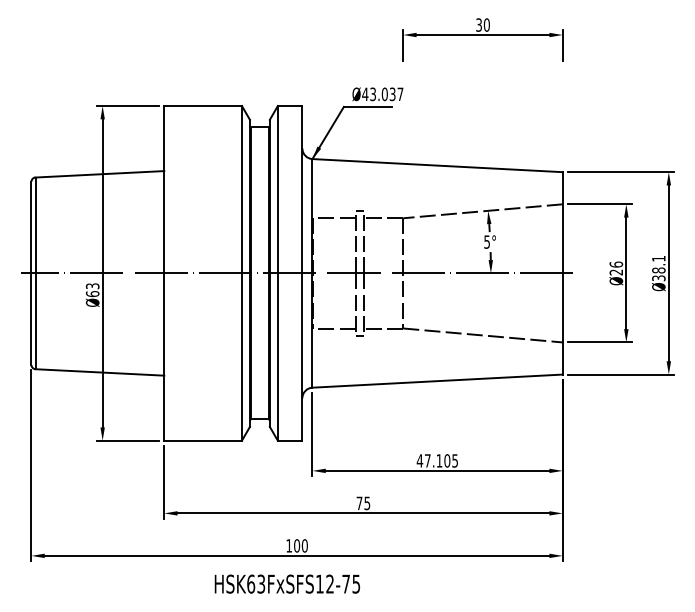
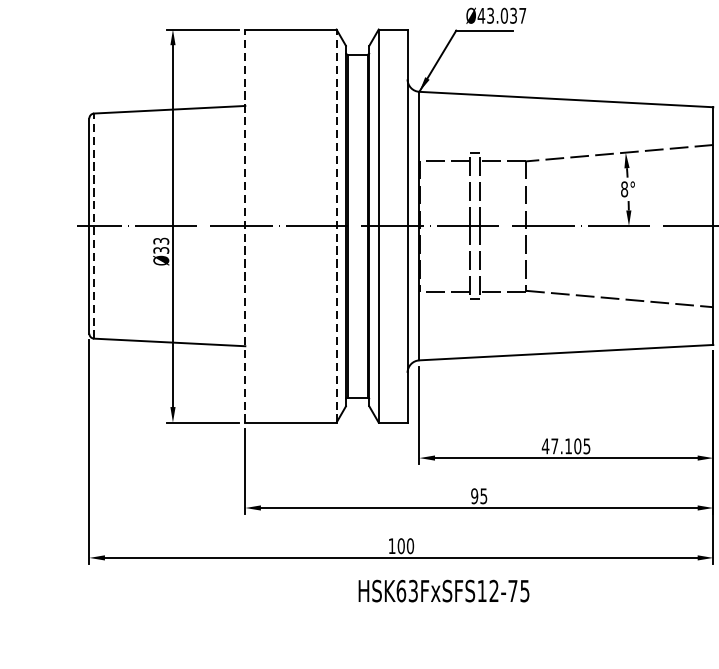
text: (487, 241) -> (624, 188), 5° -> 8°
line: (164, 272) -> (245, 225), solid -> dashed
line: (241, 272) -> (336, 225), solid -> dashed
line: (35, 273) -> (94, 226), solid -> dashed
text: (92, 294) -> (161, 250), 63 -> 33
text: (359, 503) -> (474, 496), 75 -> 95
text: (287, 583) -> (444, 590), moved

